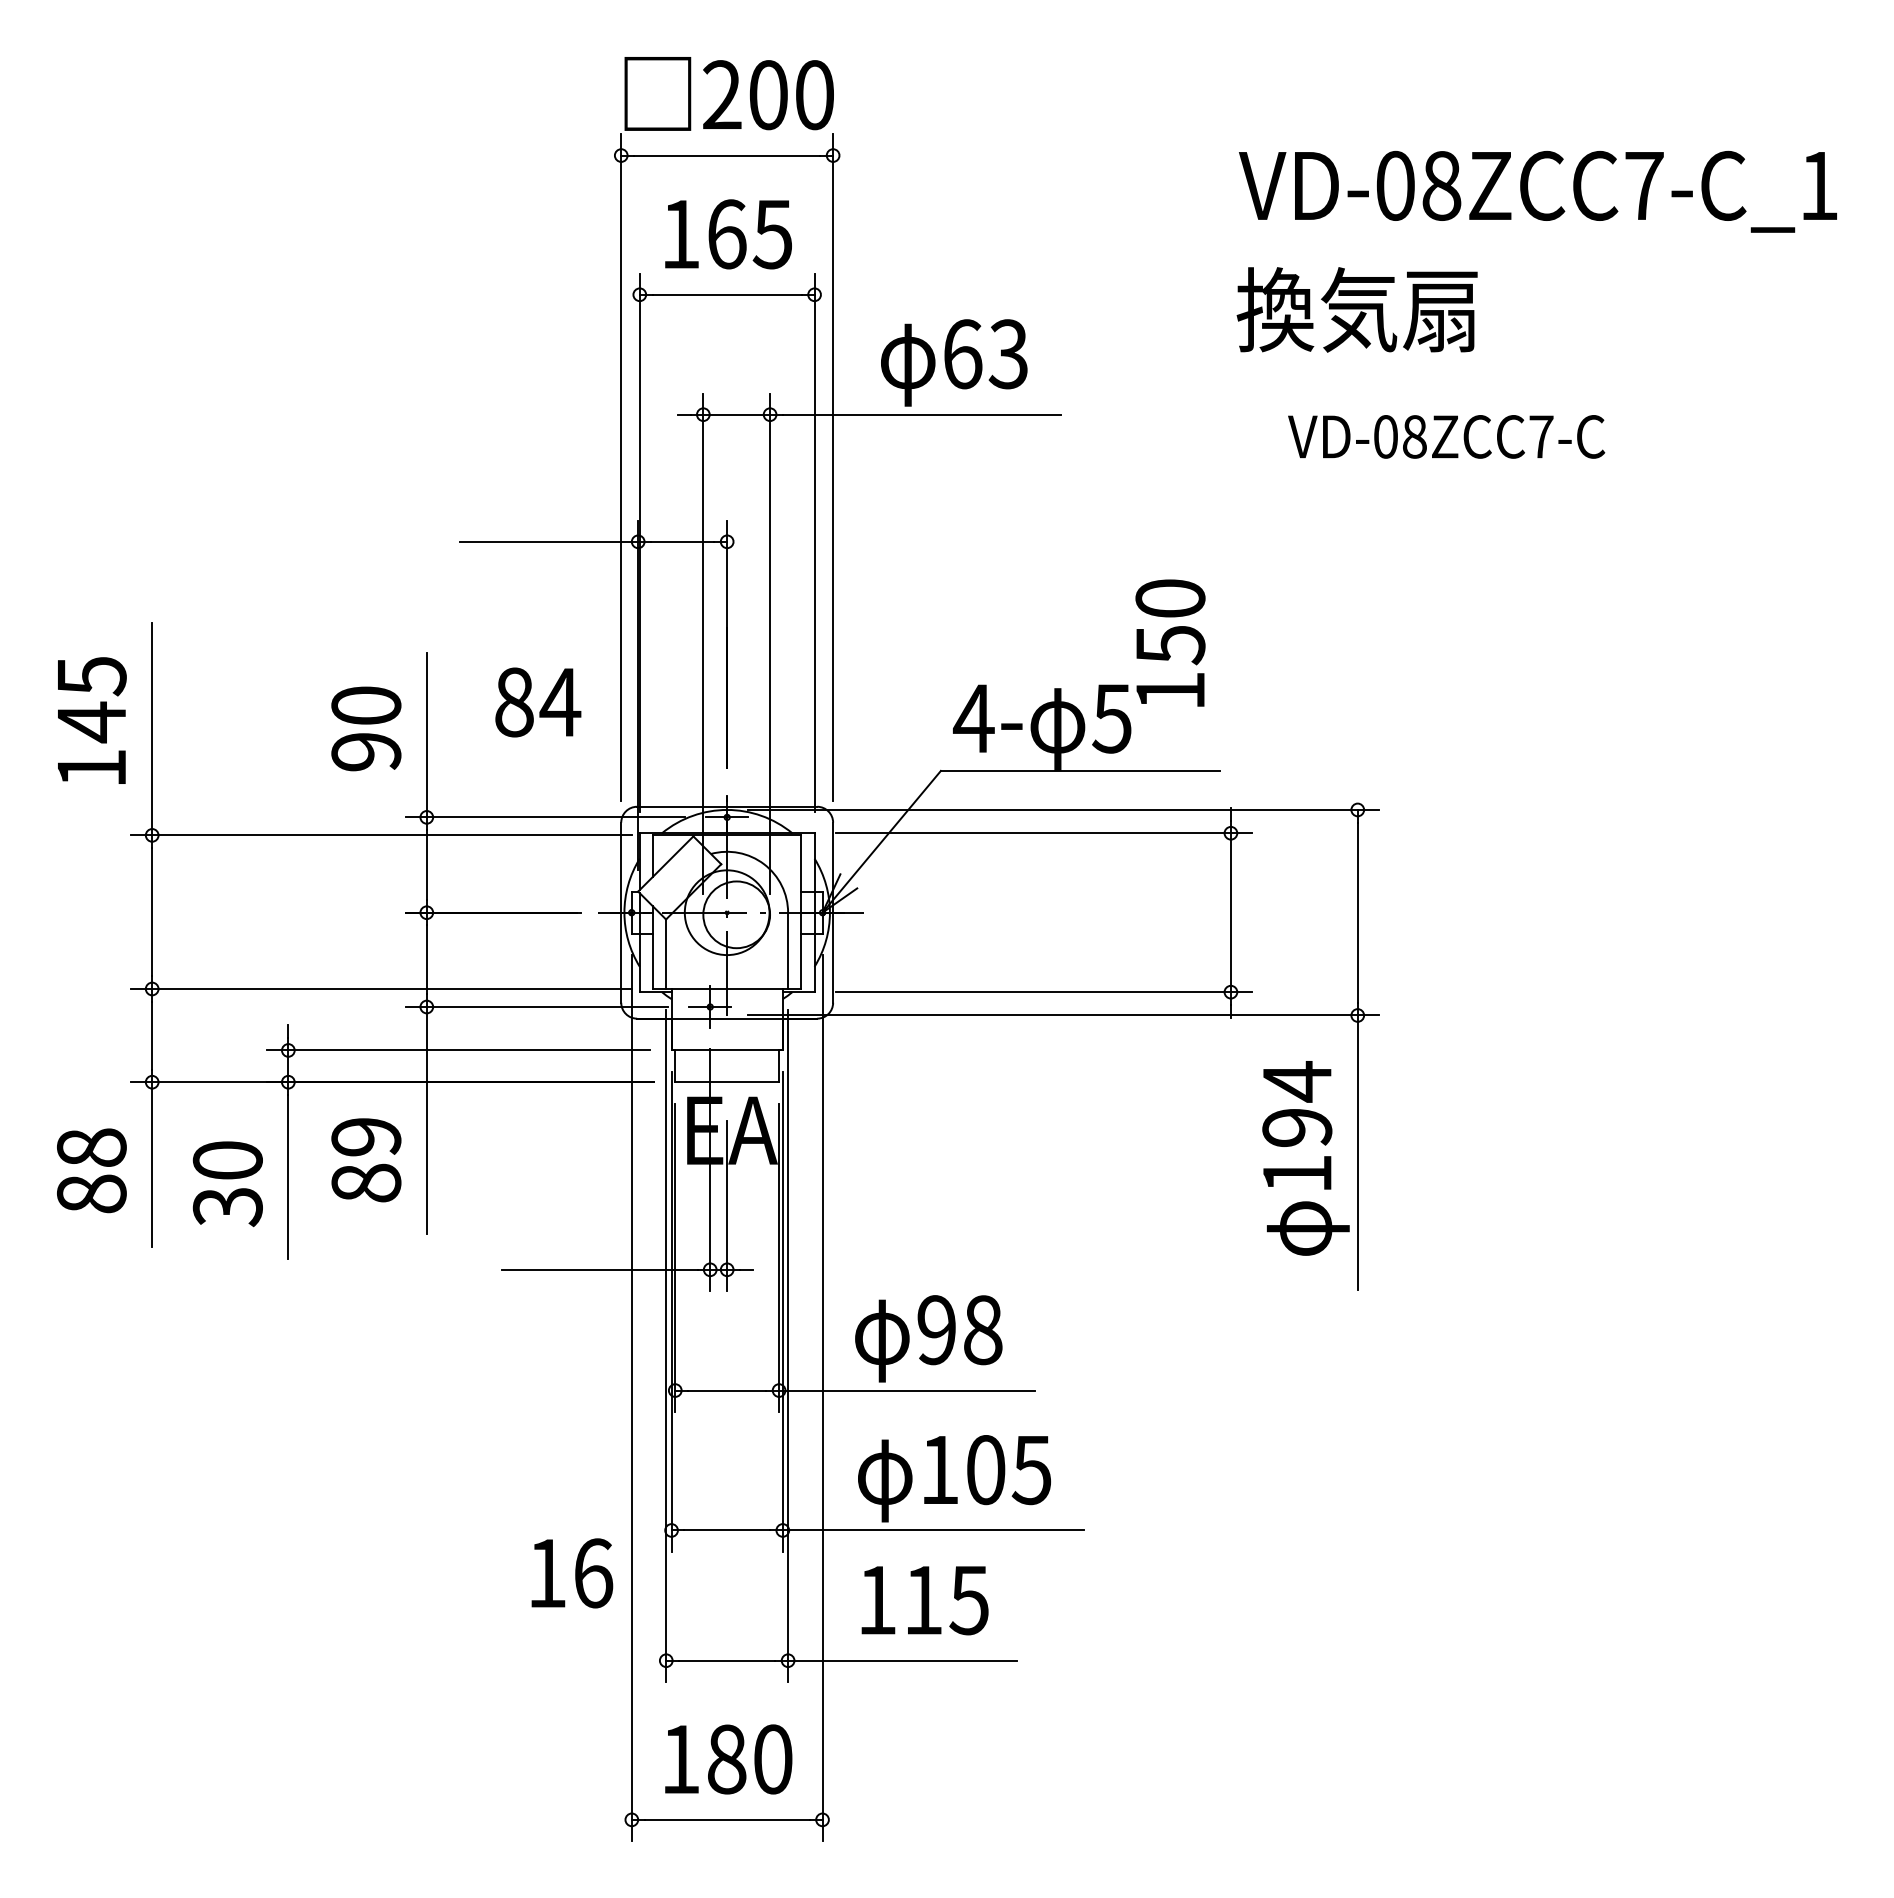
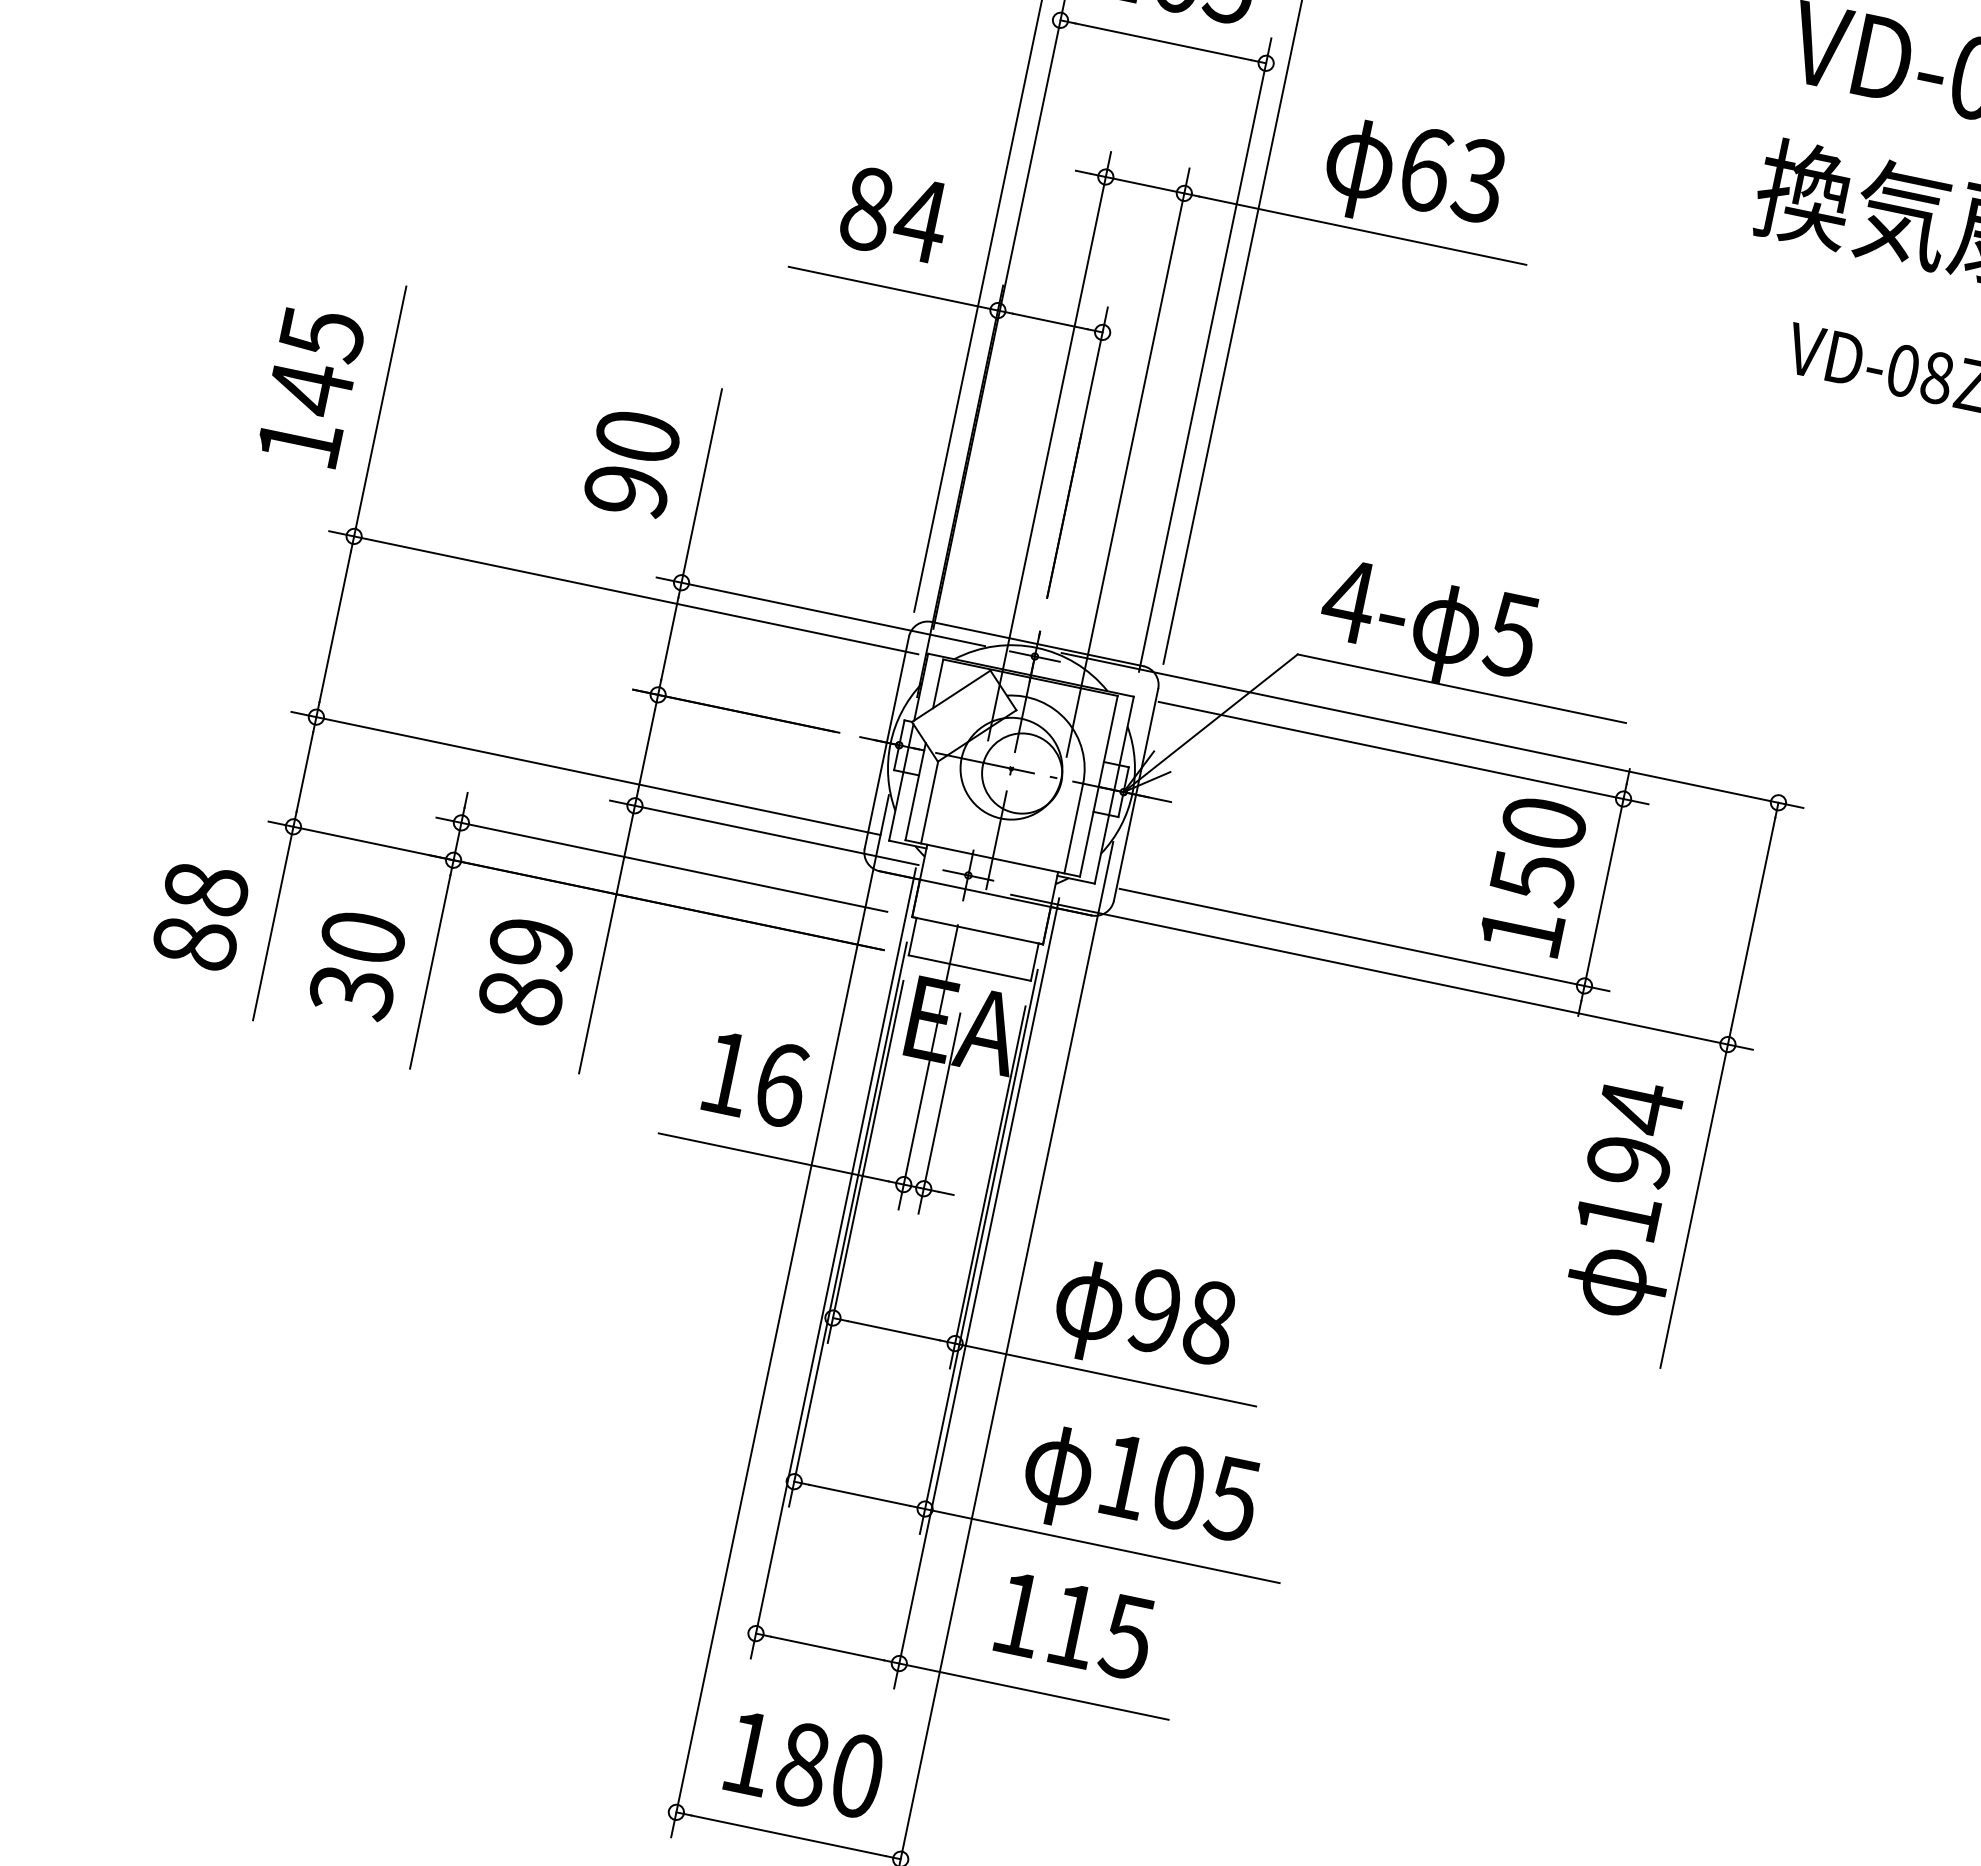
text: (1170, 642) -> (1533, 875), moved
text: (538, 702) -> (895, 215), moved
text: (572, 1573) -> (756, 1079), moved

